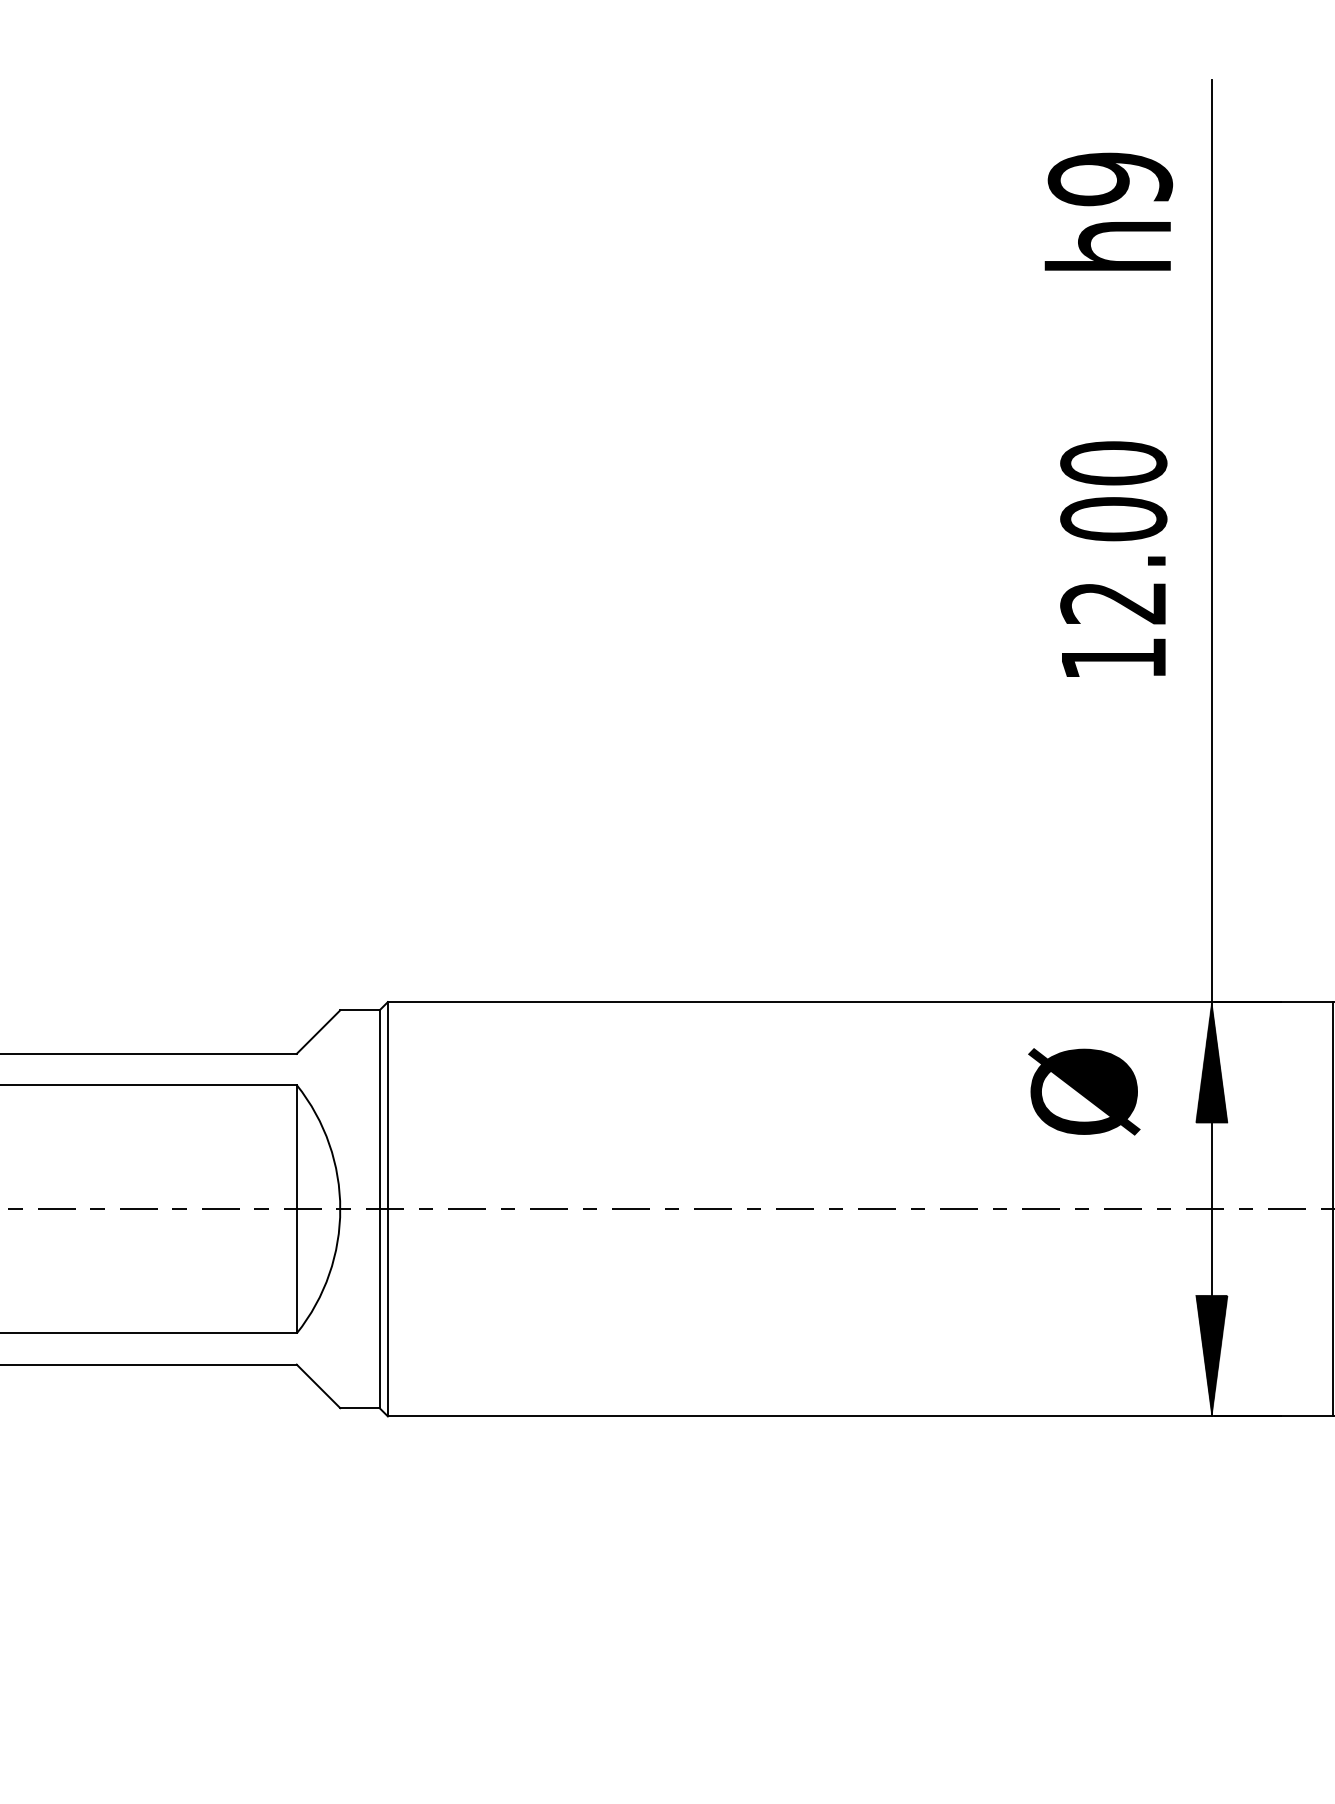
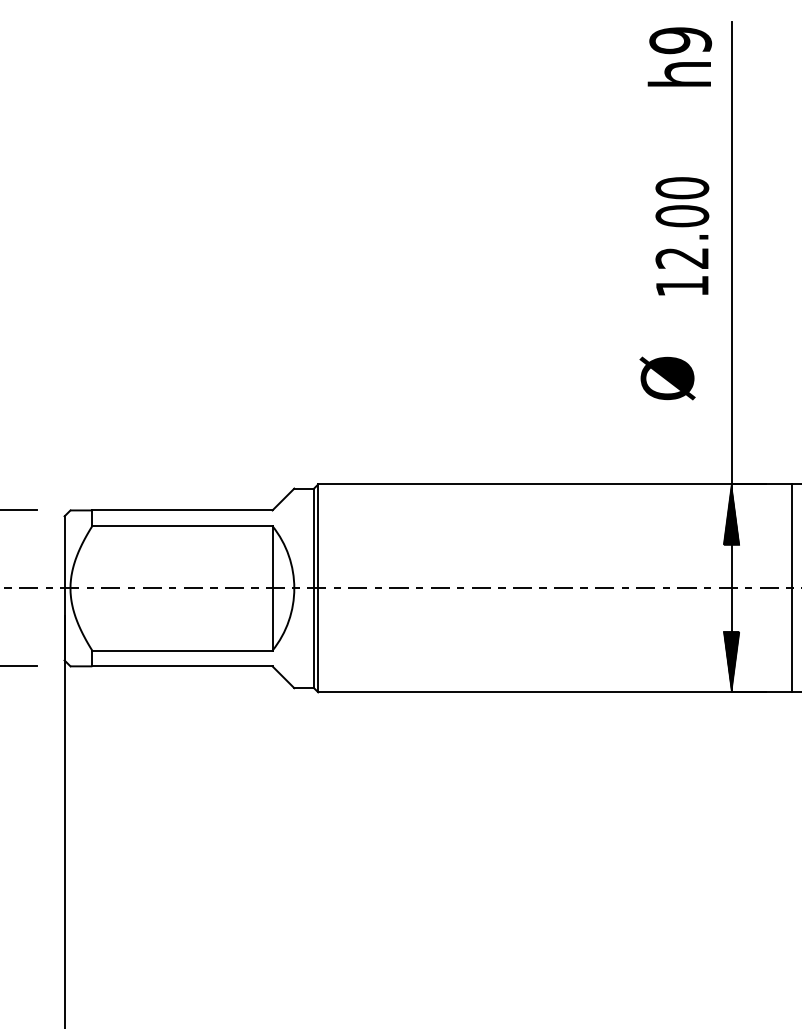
text: (1108, 210) -> (679, 56), moved
text: (1114, 559) -> (682, 236), moved
text: (1084, 1091) -> (667, 378), moved

